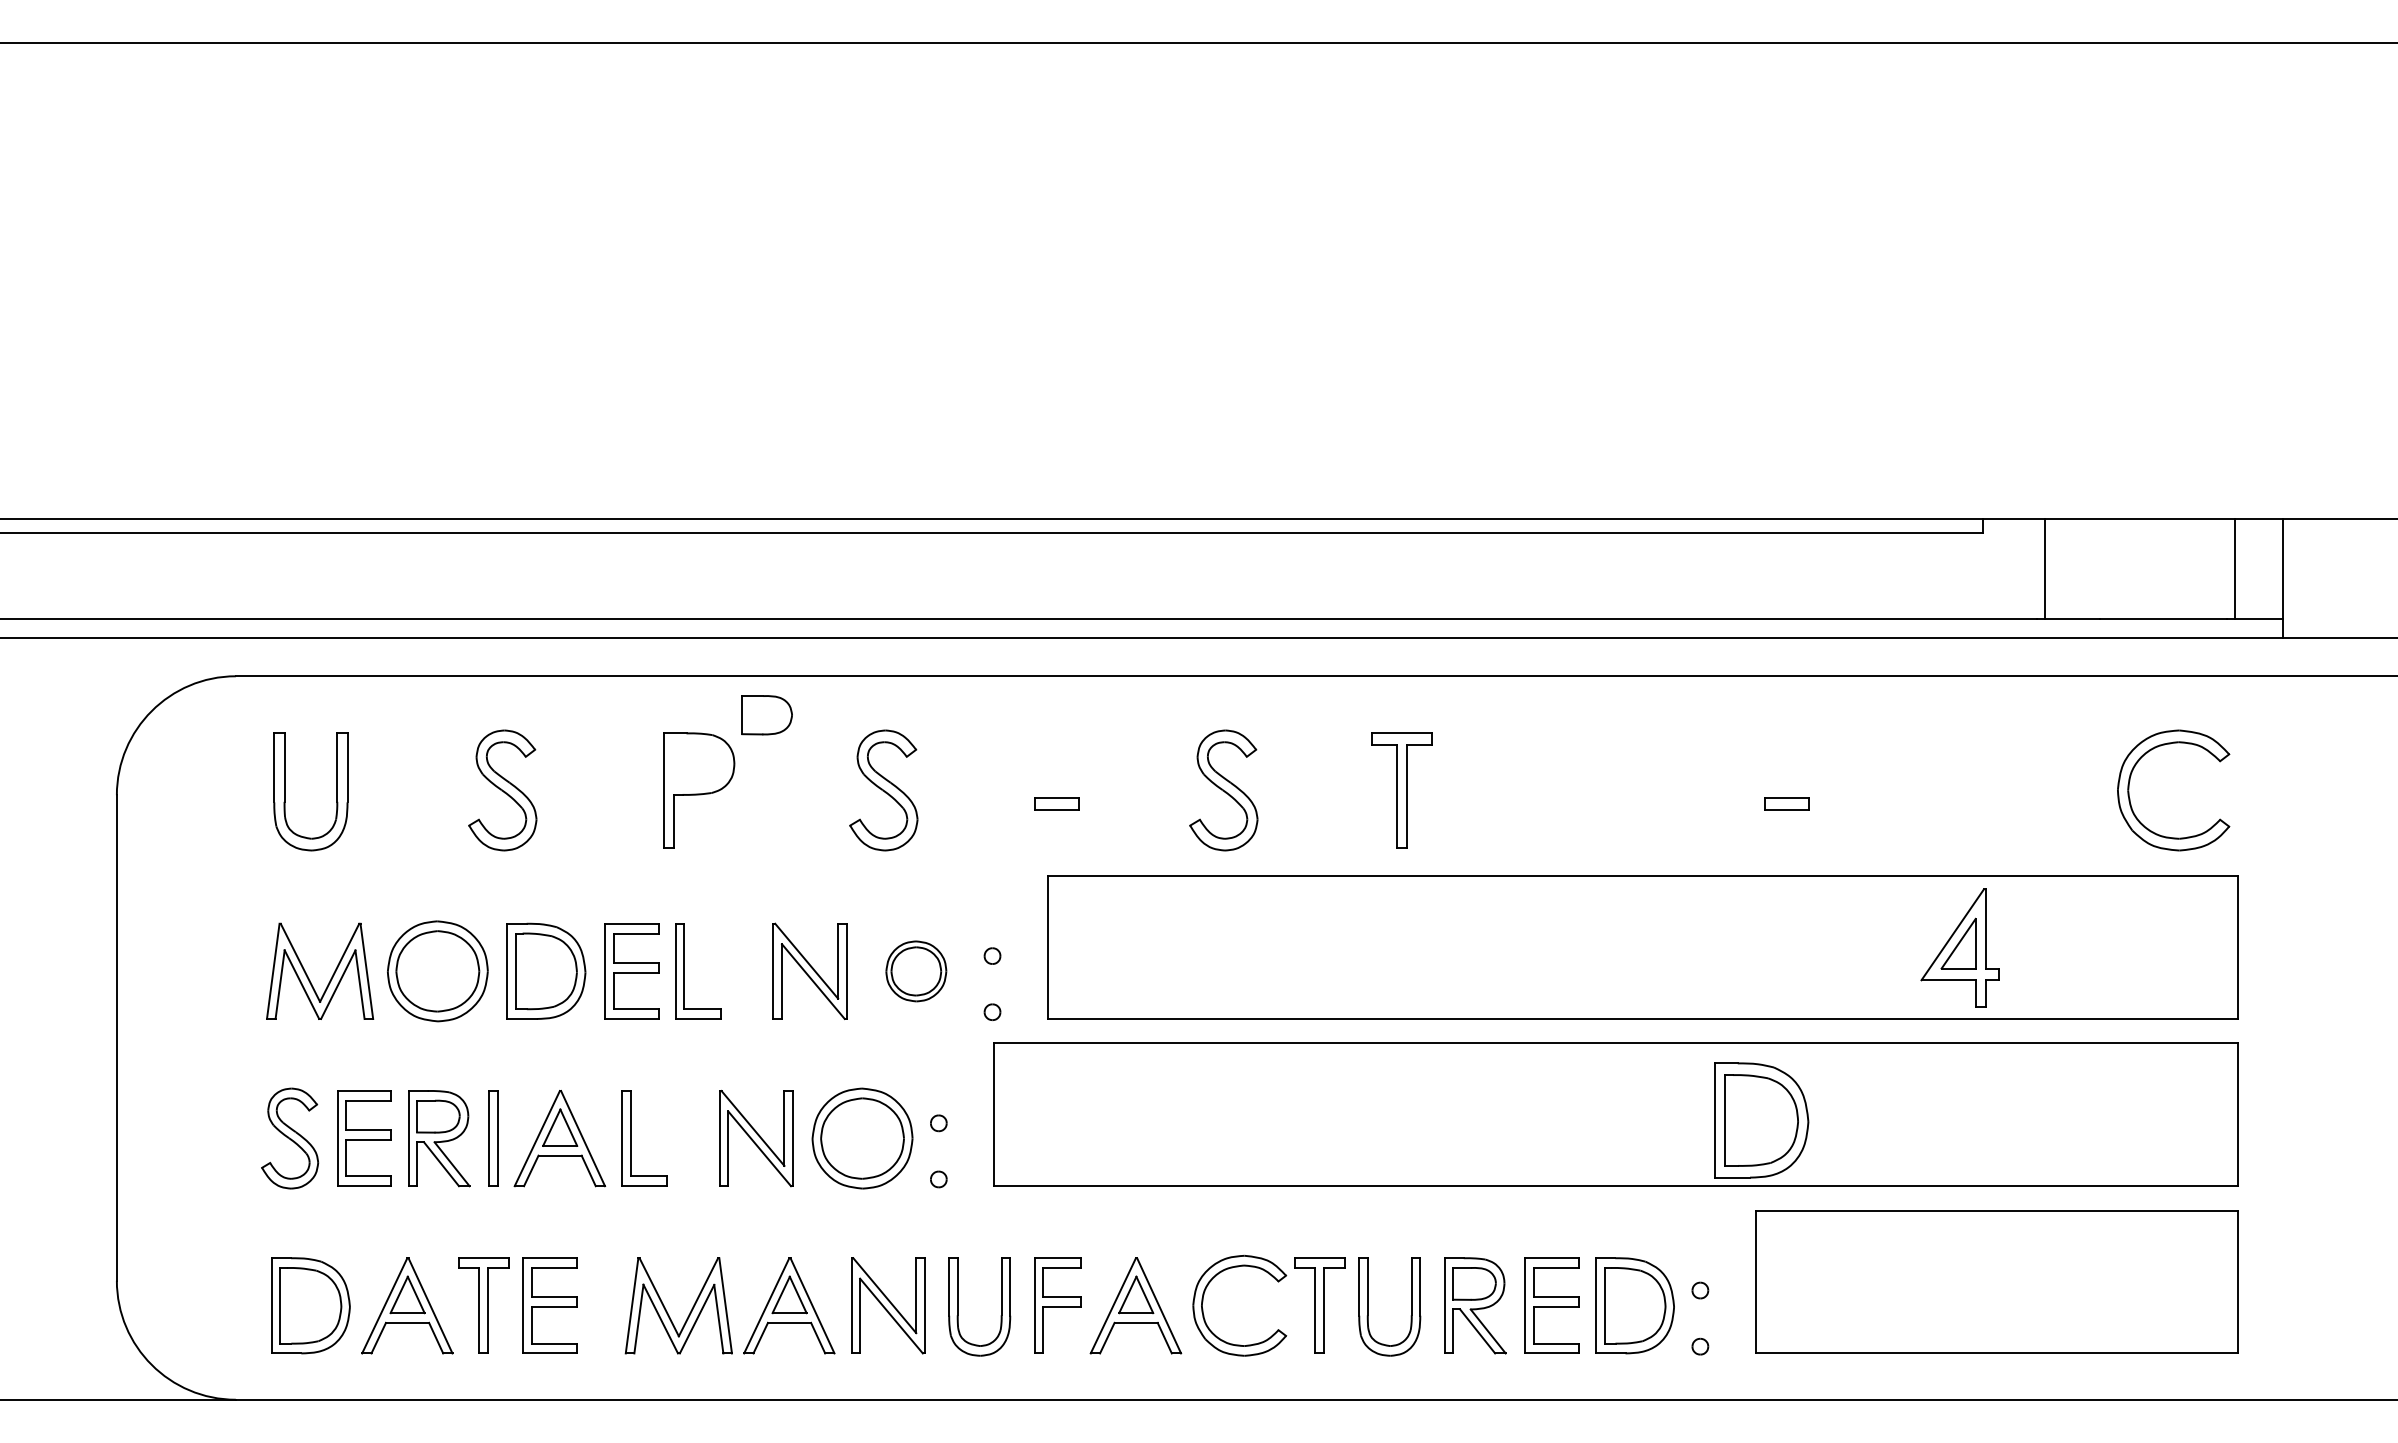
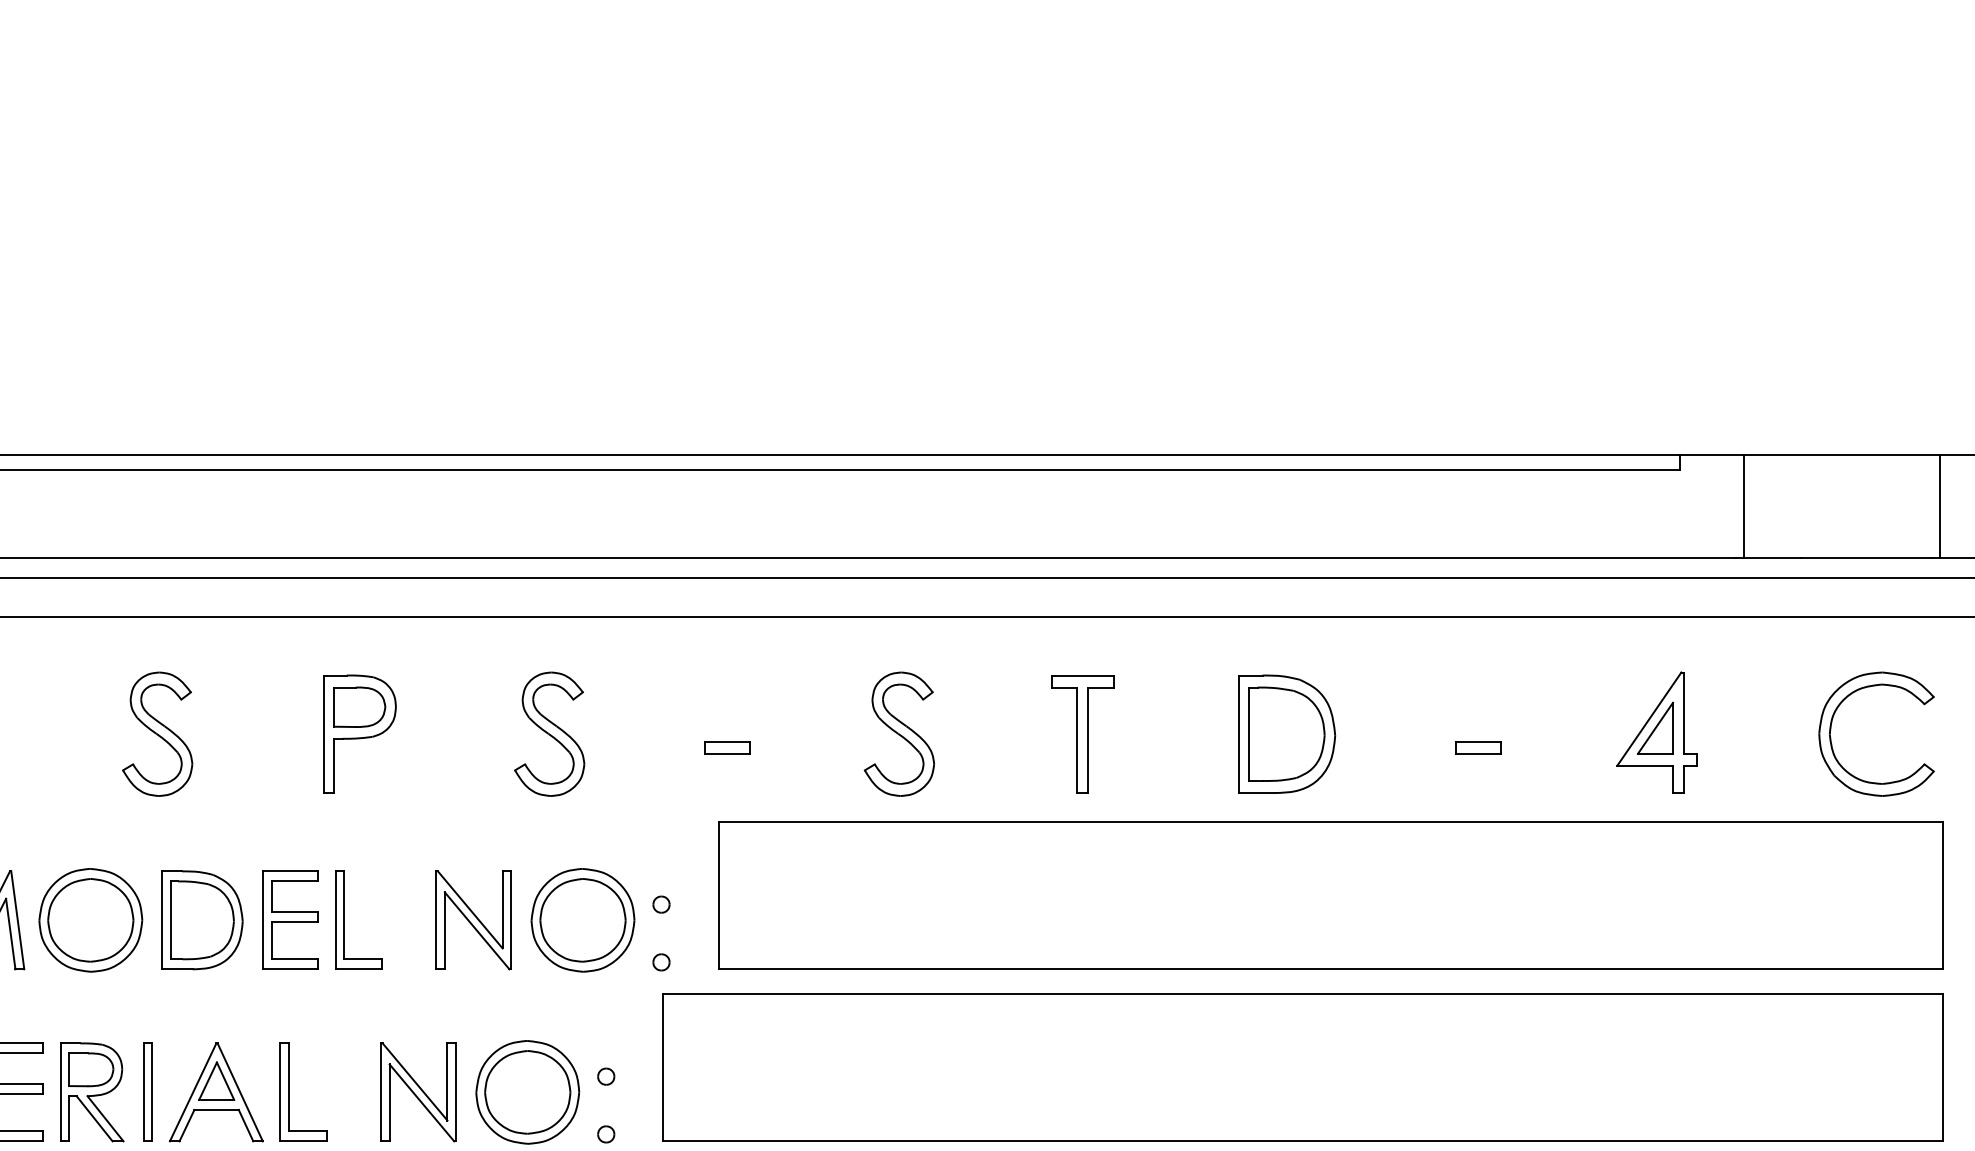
part: (766, 715) -> (358, 707), moved
part: (1959, 947) -> (1656, 732), moved
part: (916, 971) -> (583, 920), size x1.67
part: (1761, 1120) -> (1286, 734), moved

